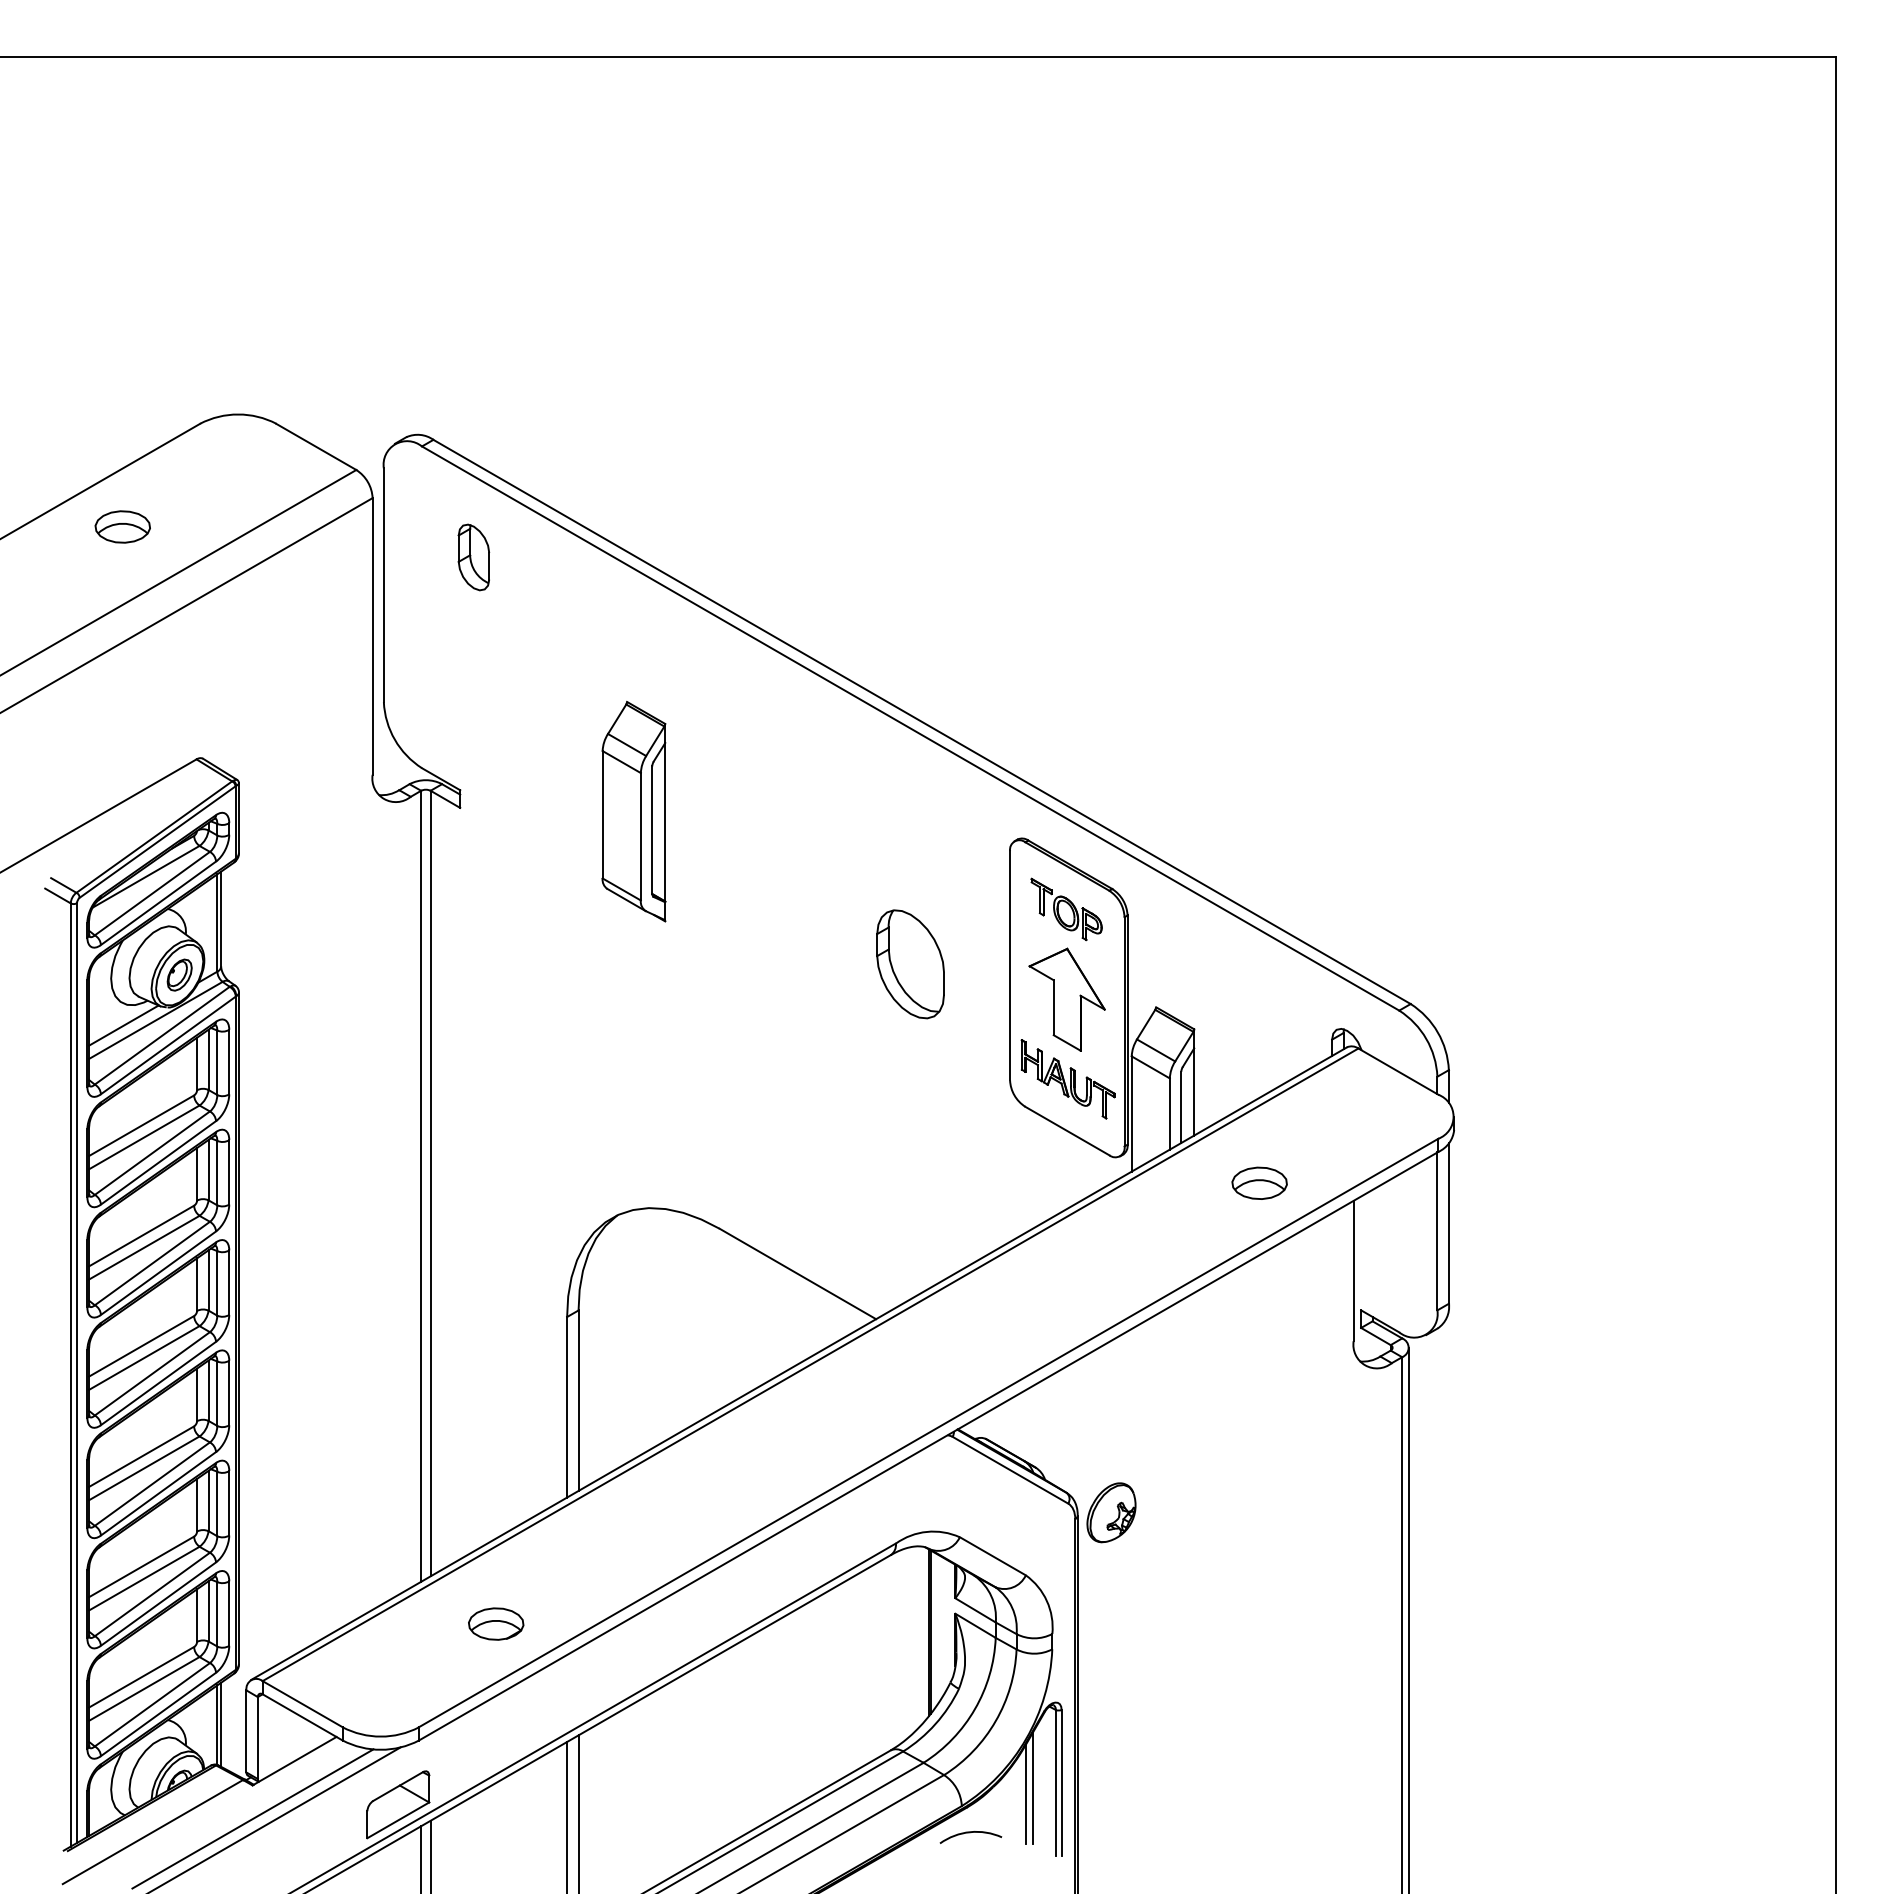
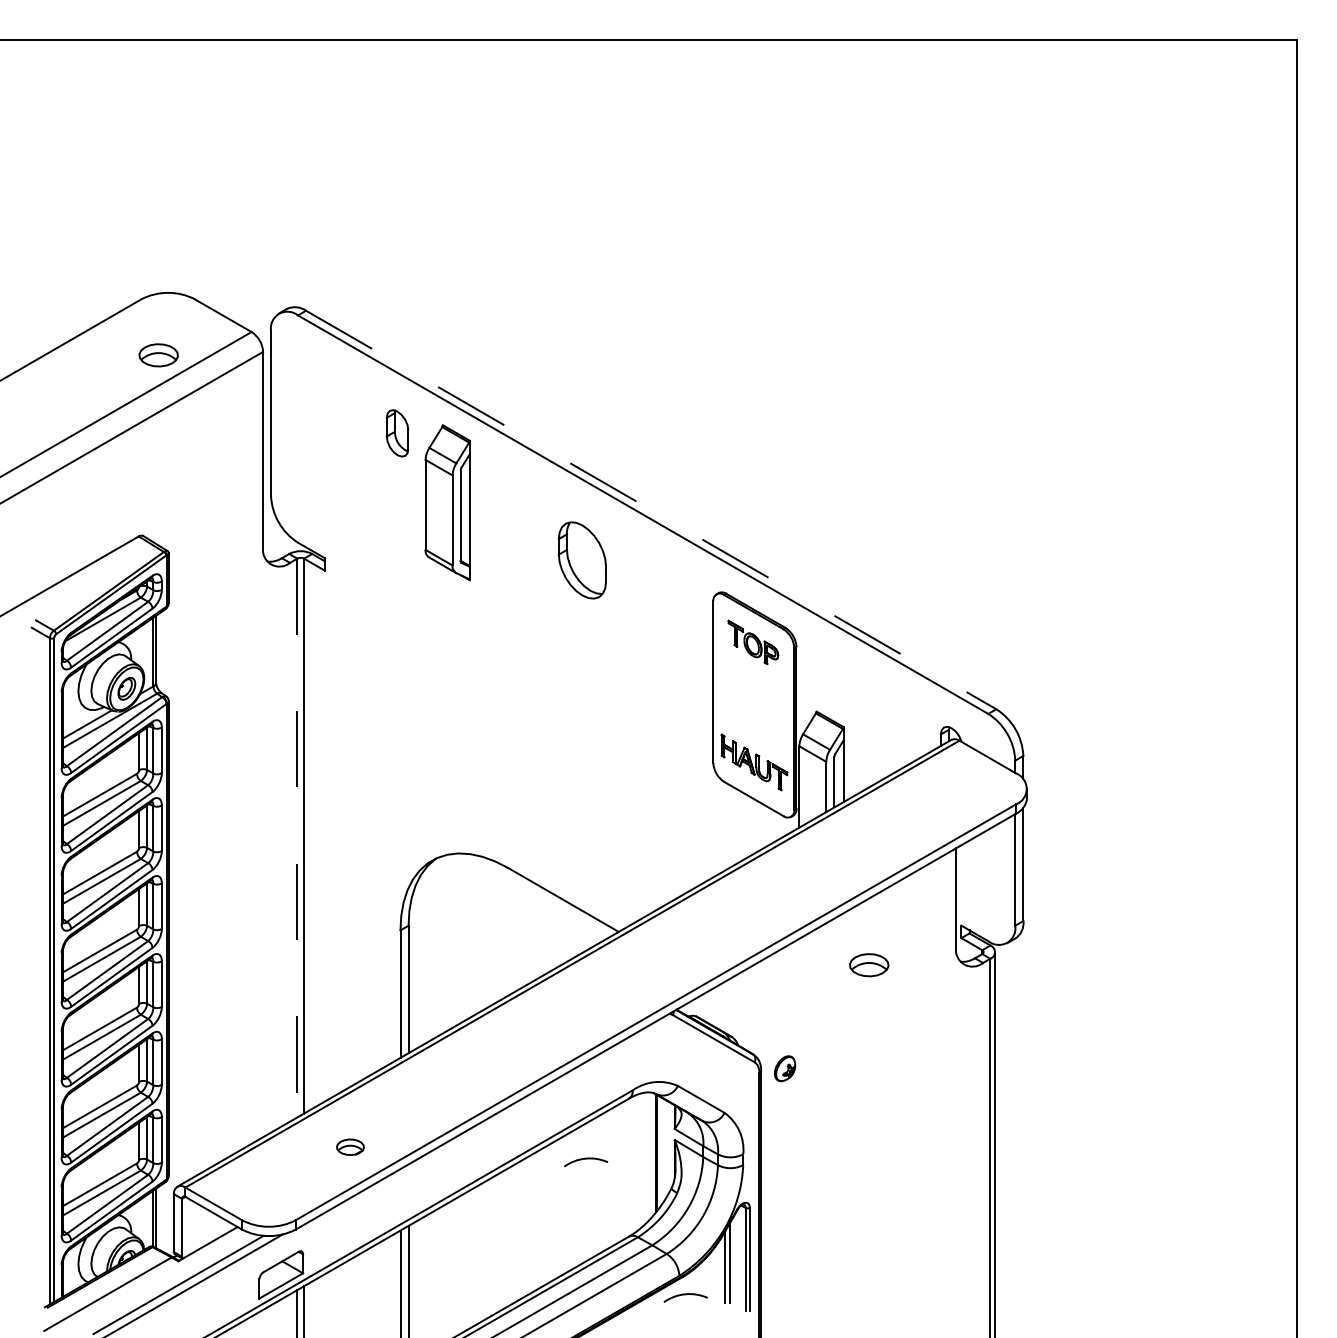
part: (122, 526) -> (158, 355), moved
part: (473, 557) -> (397, 433), moved
line: (922, 722) -> (651, 510), solid -> dashed
part: (633, 811) -> (447, 502), moved
part: (910, 964) -> (582, 560), moved
part: (1066, 999) -> (753, 706), removed
part: (1259, 1182) -> (869, 964), moved
line: (421, 1186) -> (297, 838), solid -> dashed
part: (1111, 1512) -> (785, 1068), size x0.6
part: (496, 1623) -> (350, 1146), size x0.7
arc: (829, 1641) -> (585, 1159), added

